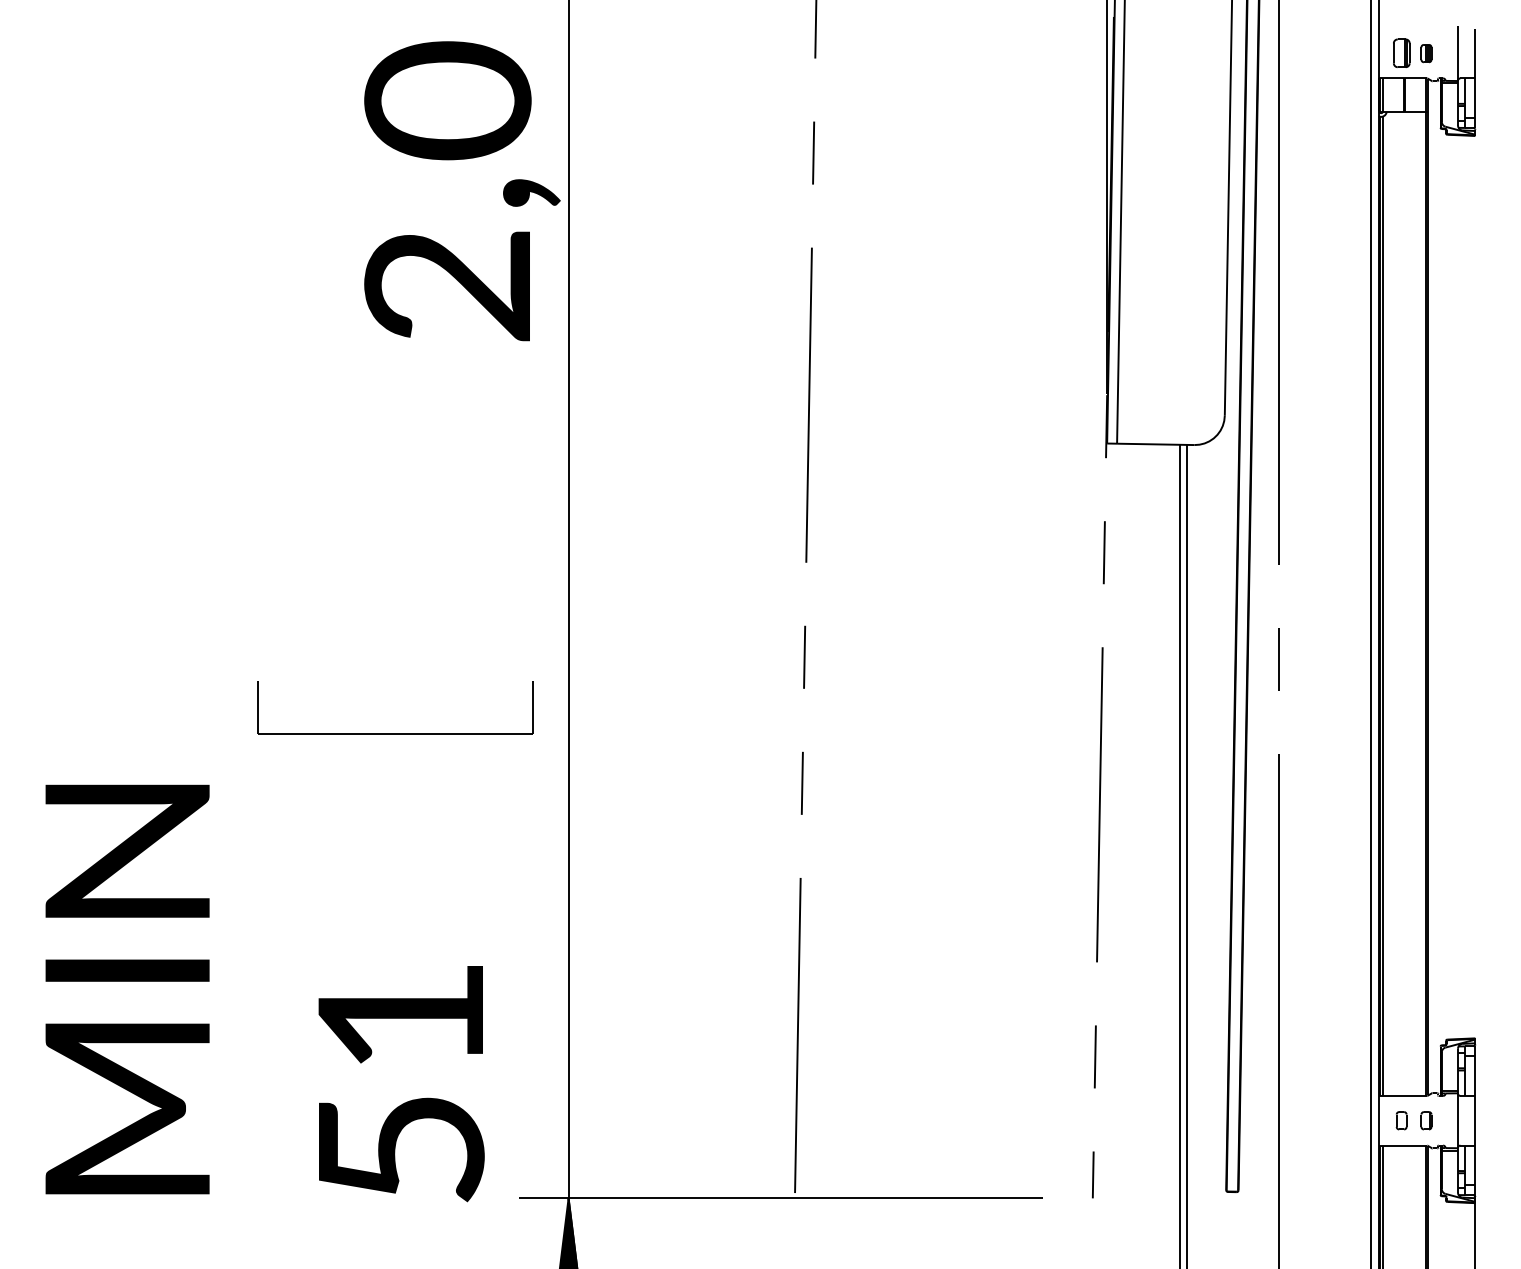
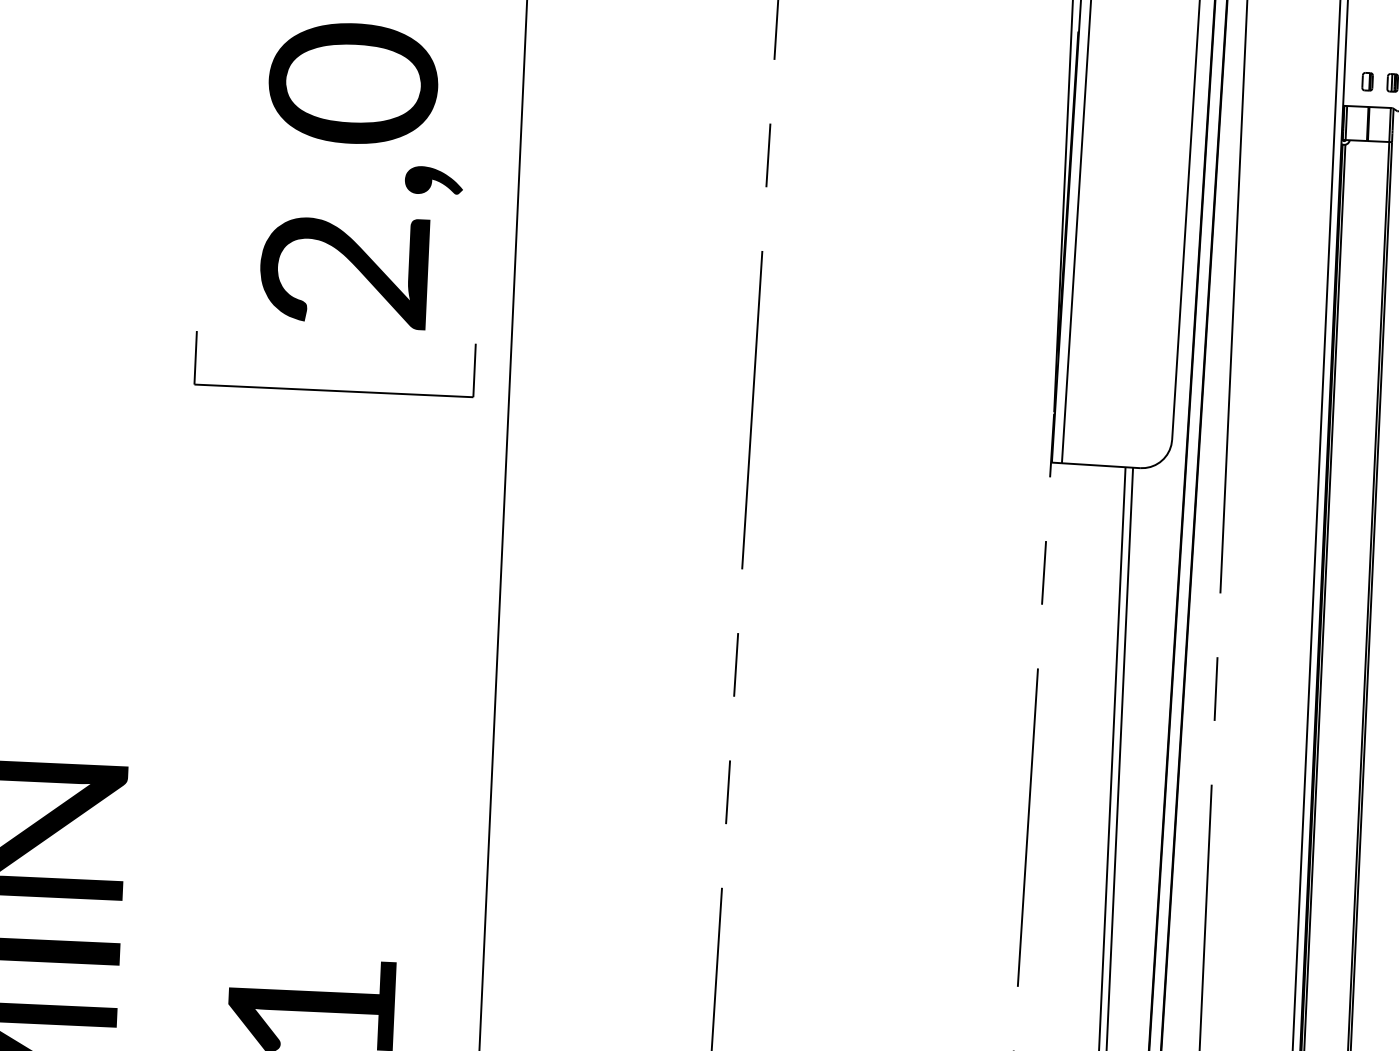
part: (1401, 53) -> (1367, 81), size x0.62
text: (462, 191) -> (364, 175), moved
part: (395, 733) -> (334, 390), moved

